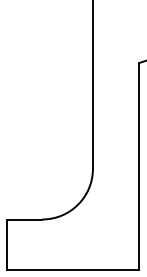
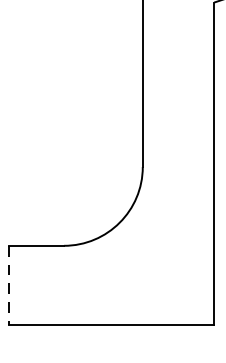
line: (6, 245) -> (8, 286), solid -> dashed

